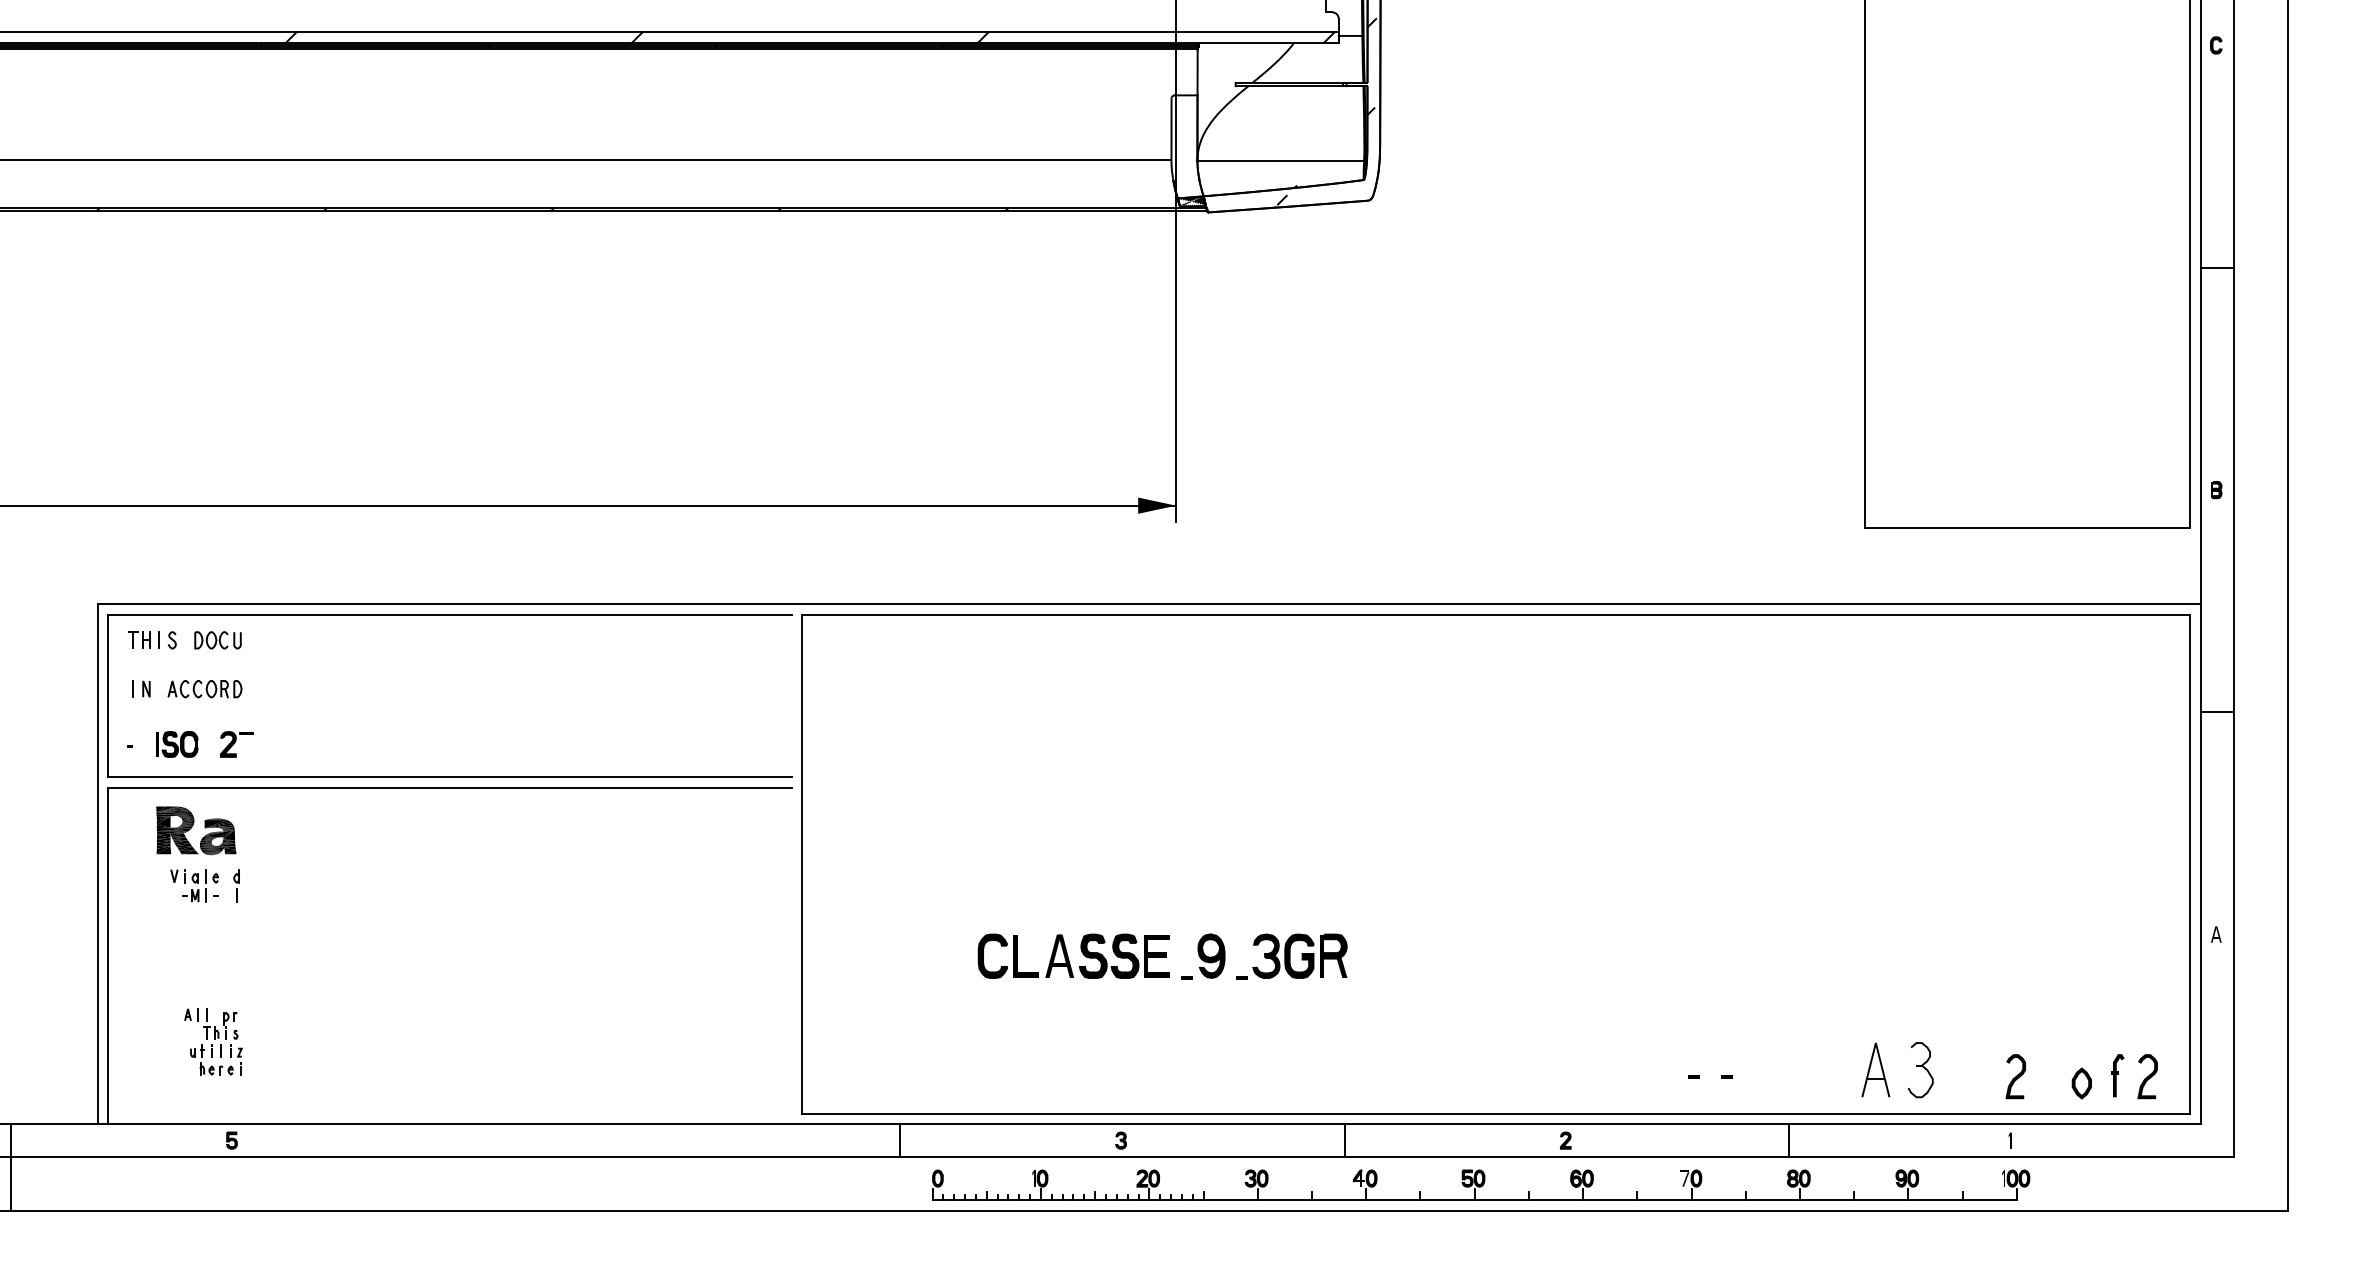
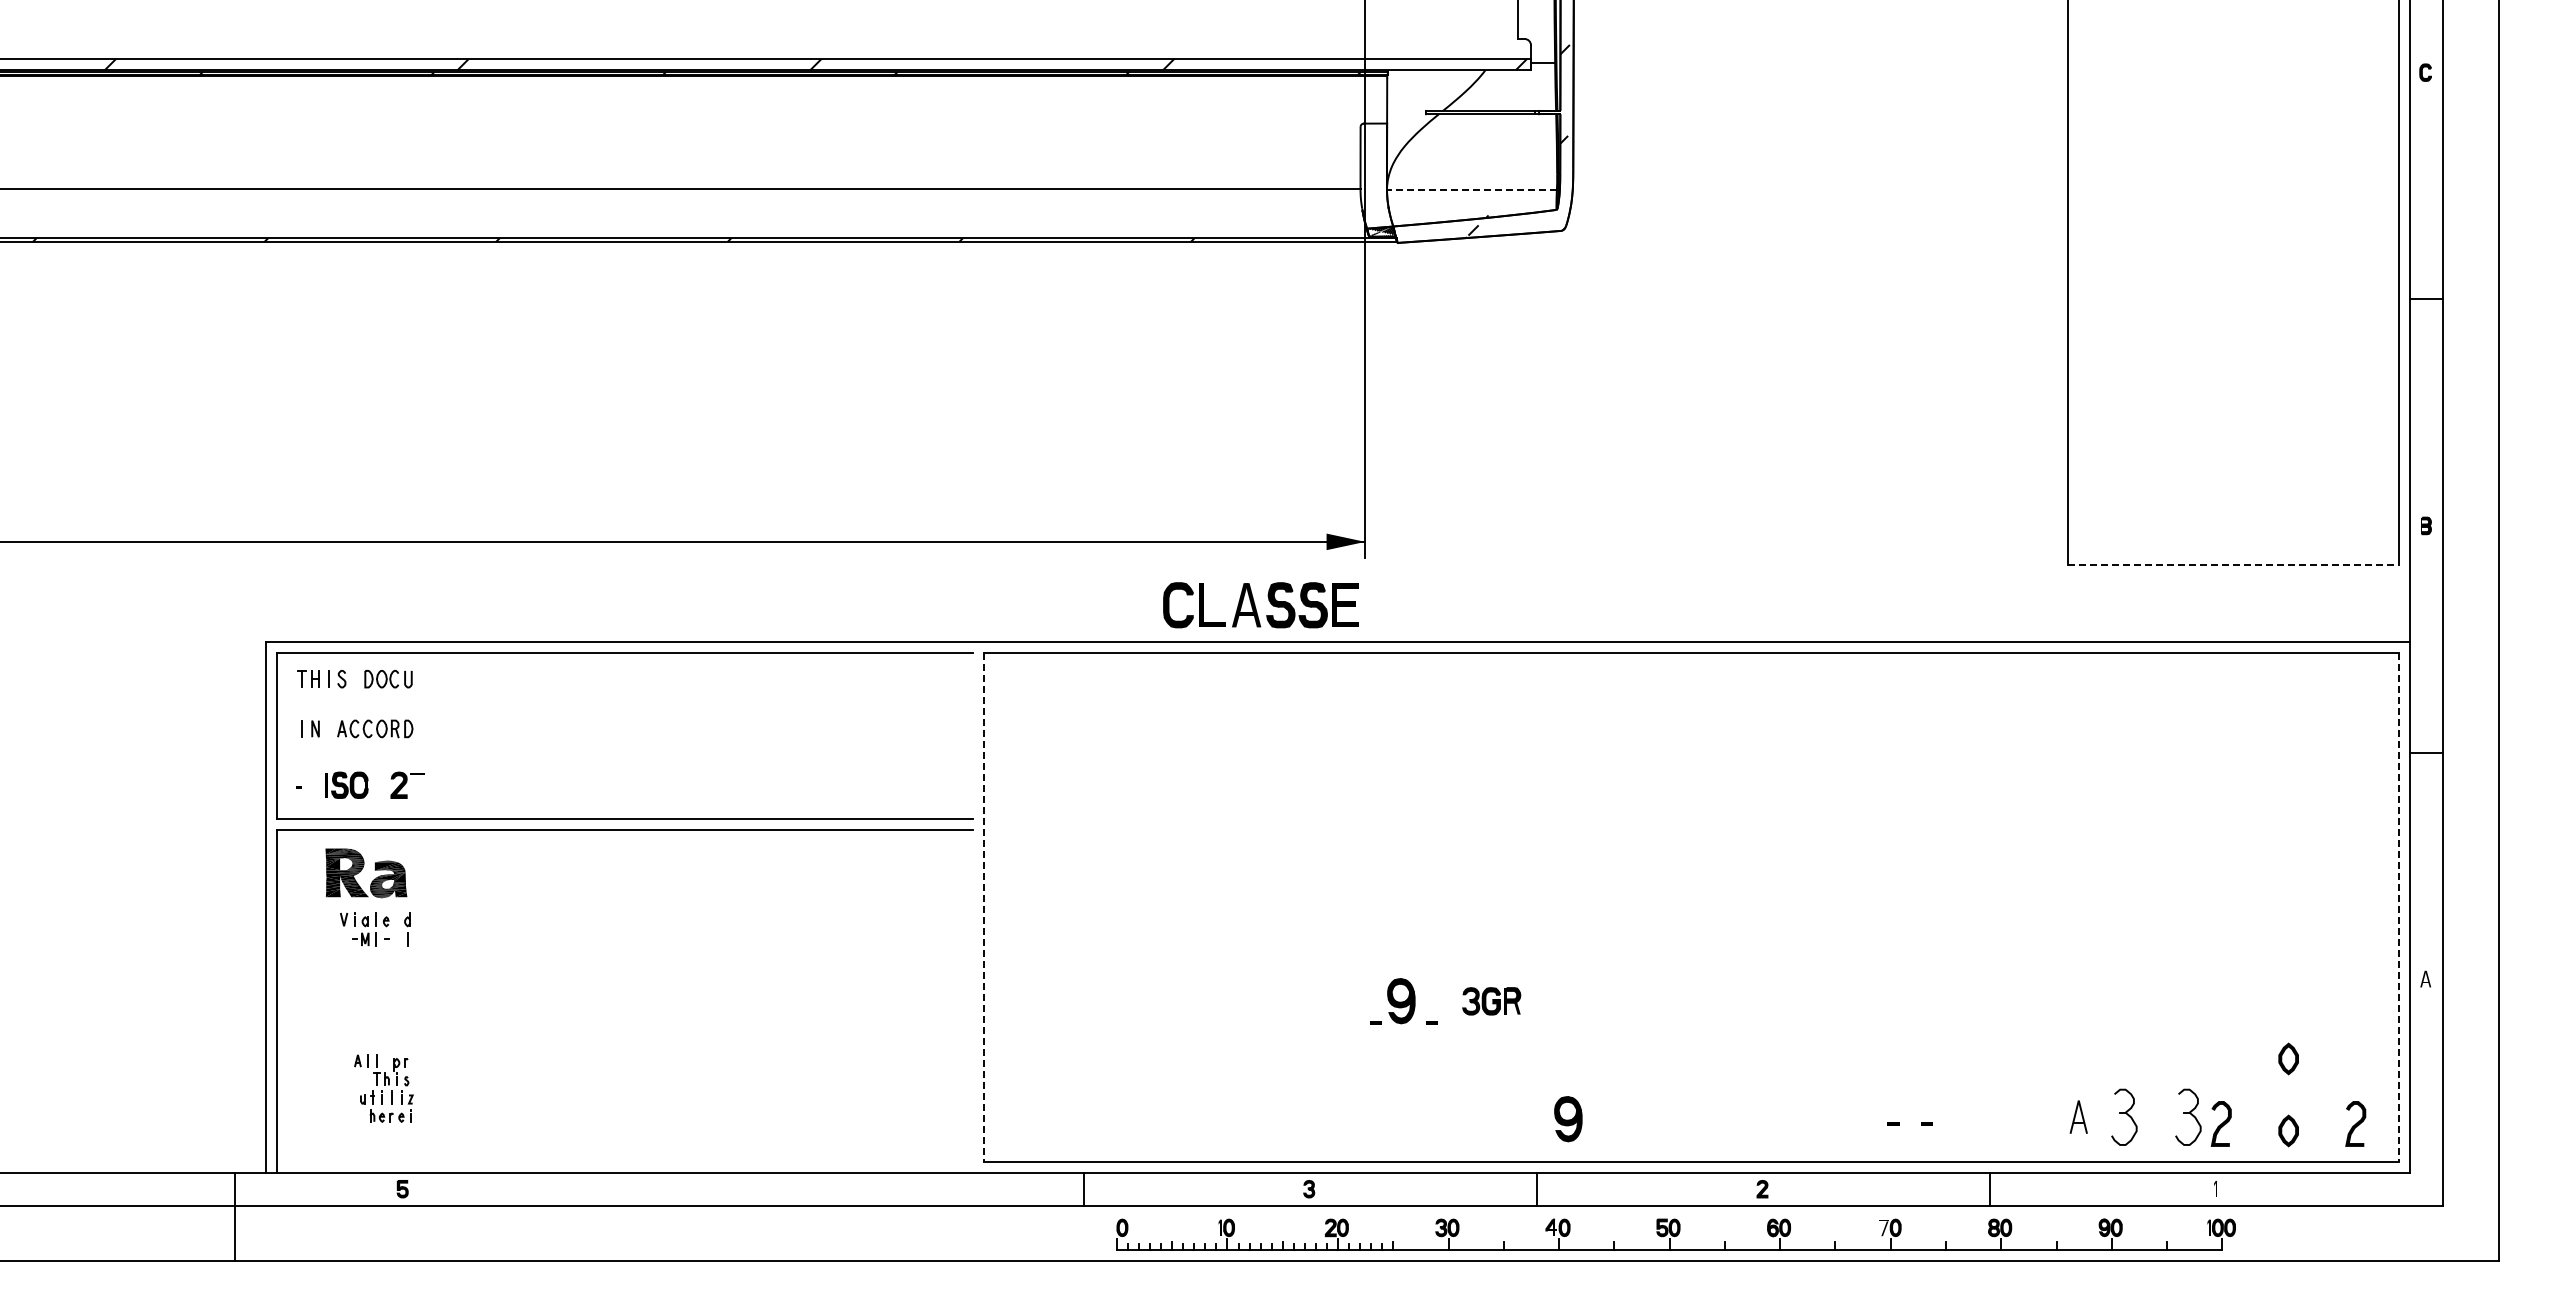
line: (1280, 161) -> (1471, 190), solid -> dashed
line: (2027, 527) -> (2233, 564), solid -> dashed
line: (802, 864) -> (984, 907), solid -> dashed
line: (2190, 864) -> (2399, 907), solid -> dashed
part: (1073, 956) -> (1260, 605), moved
part: (1299, 956) -> (1491, 1001), size x0.6
part: (2081, 1012) -> (2288, 1058), added
part: (1875, 1069) -> (2078, 1116), size x0.6
part: (1983, 1069) -> (2188, 1116), added
part: (1375, 1072) -> (1568, 1119), added
part: (2118, 1075) -> (2325, 1122), removed
line: (11, 1167) -> (235, 1216), moved

